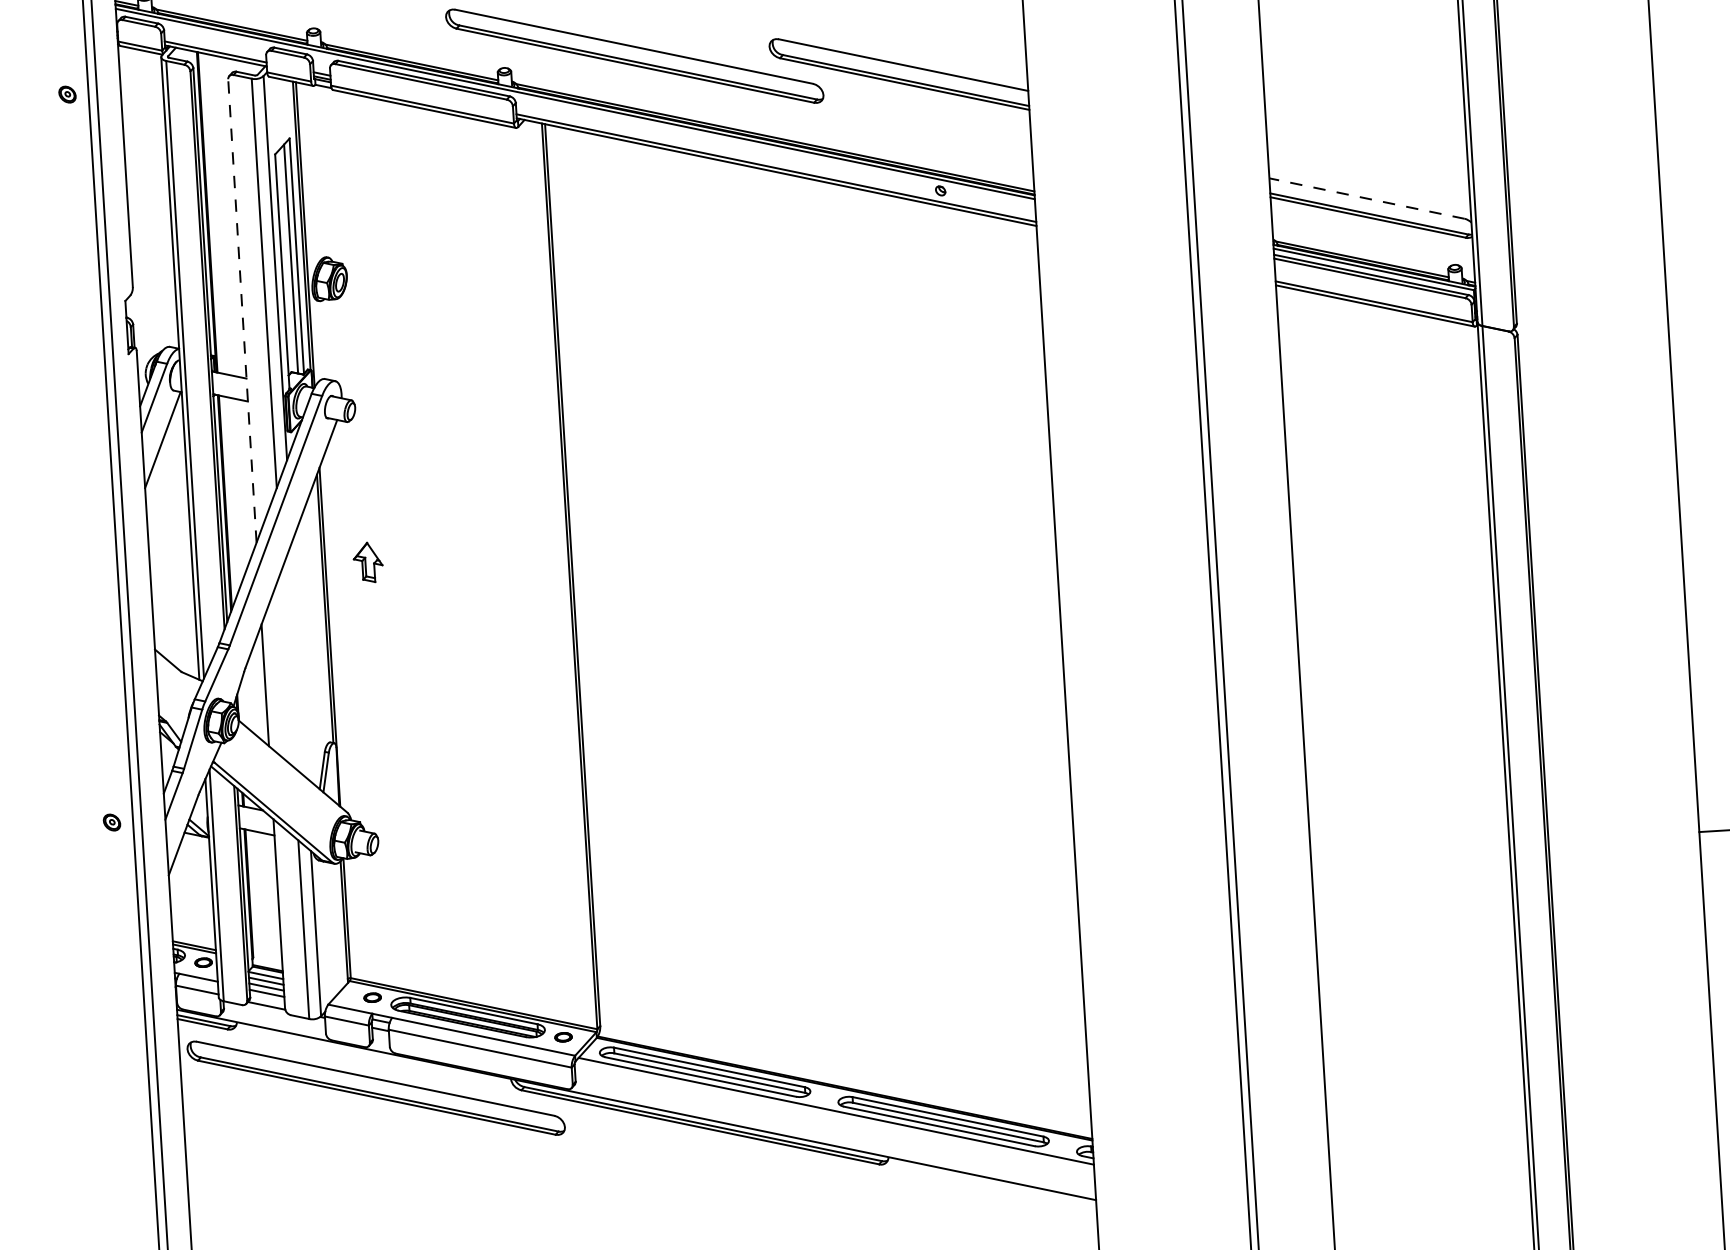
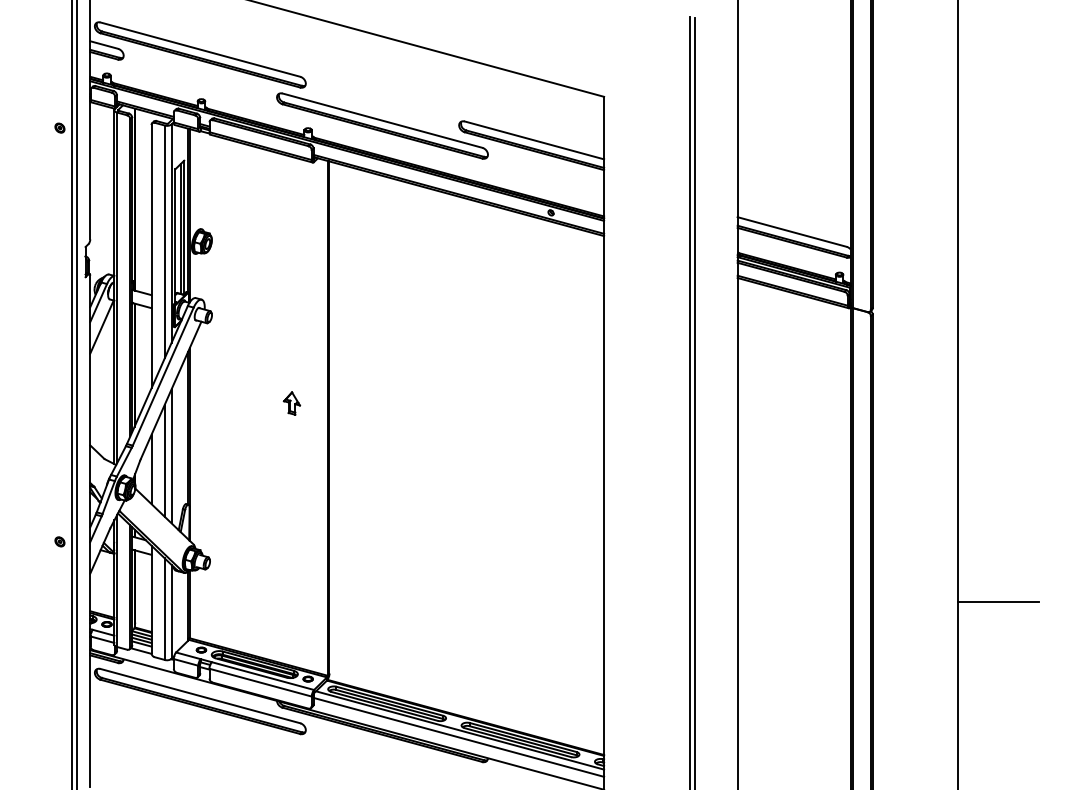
line: (1367, 199) -> (792, 232), dashed -> solid
line: (242, 310) -> (151, 256), dashed -> solid
part: (367, 562) -> (291, 403), moved
line: (299, 660) -> (171, 456), added
line: (287, 668) -> (164, 460), added
line: (834, 1122) -> (458, 736), added

